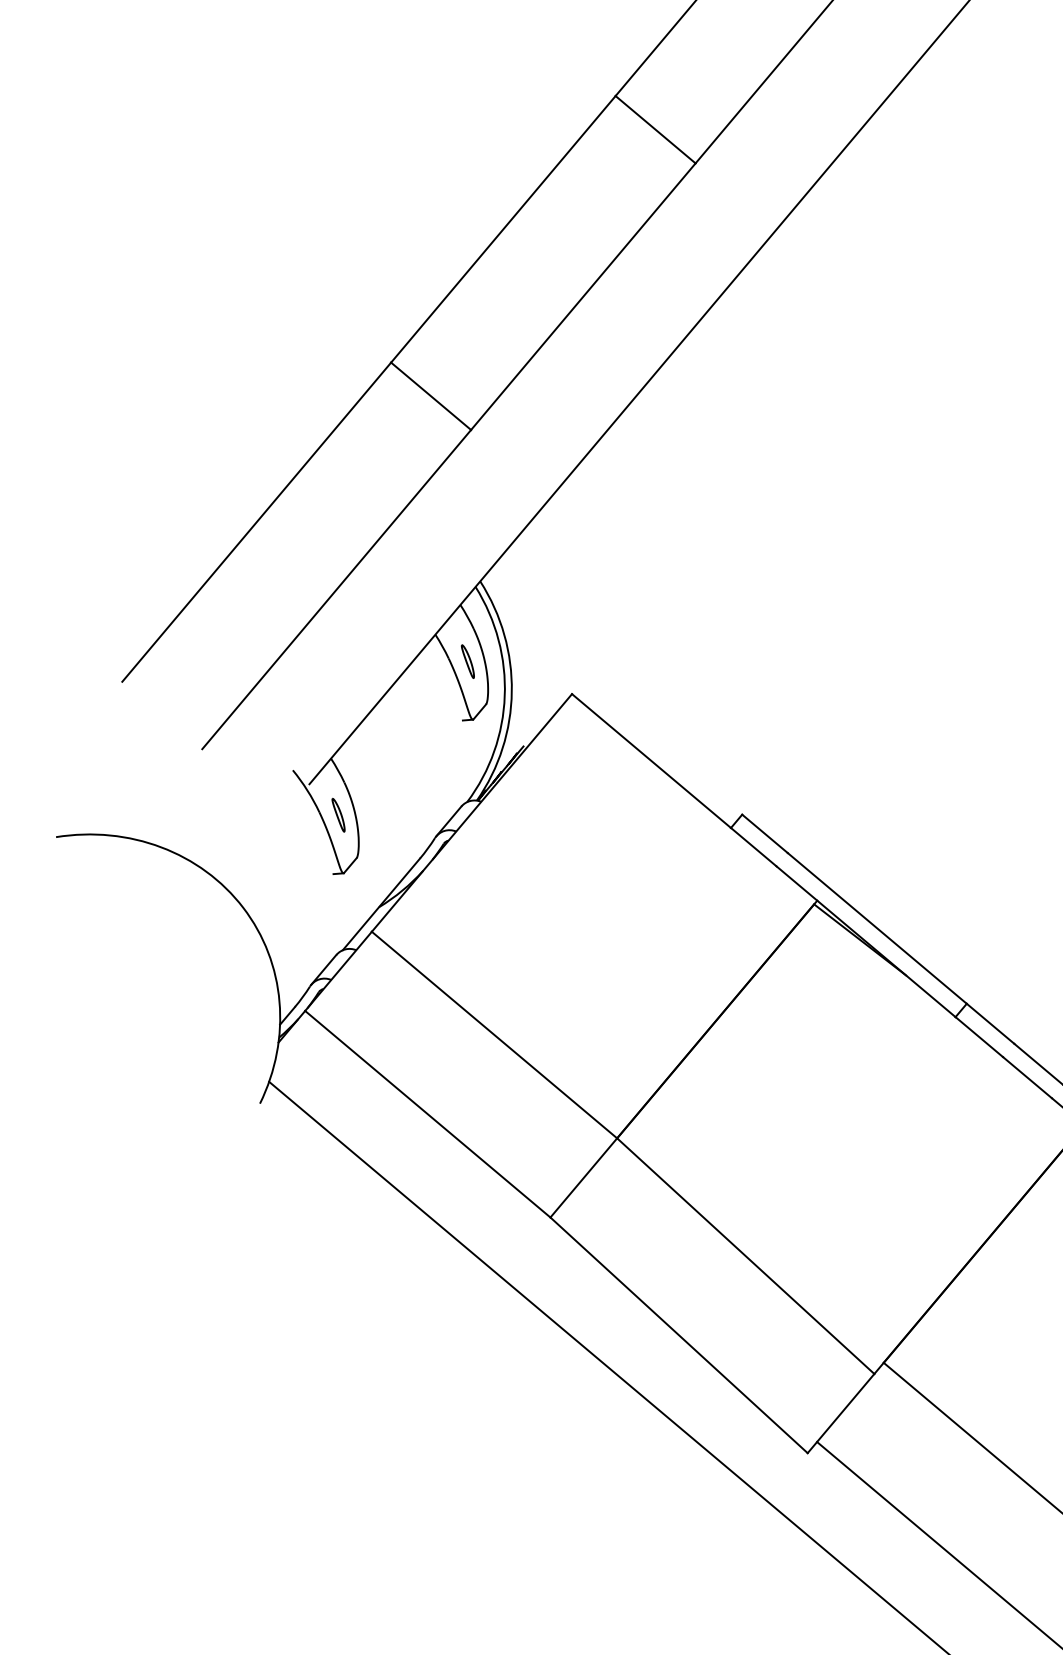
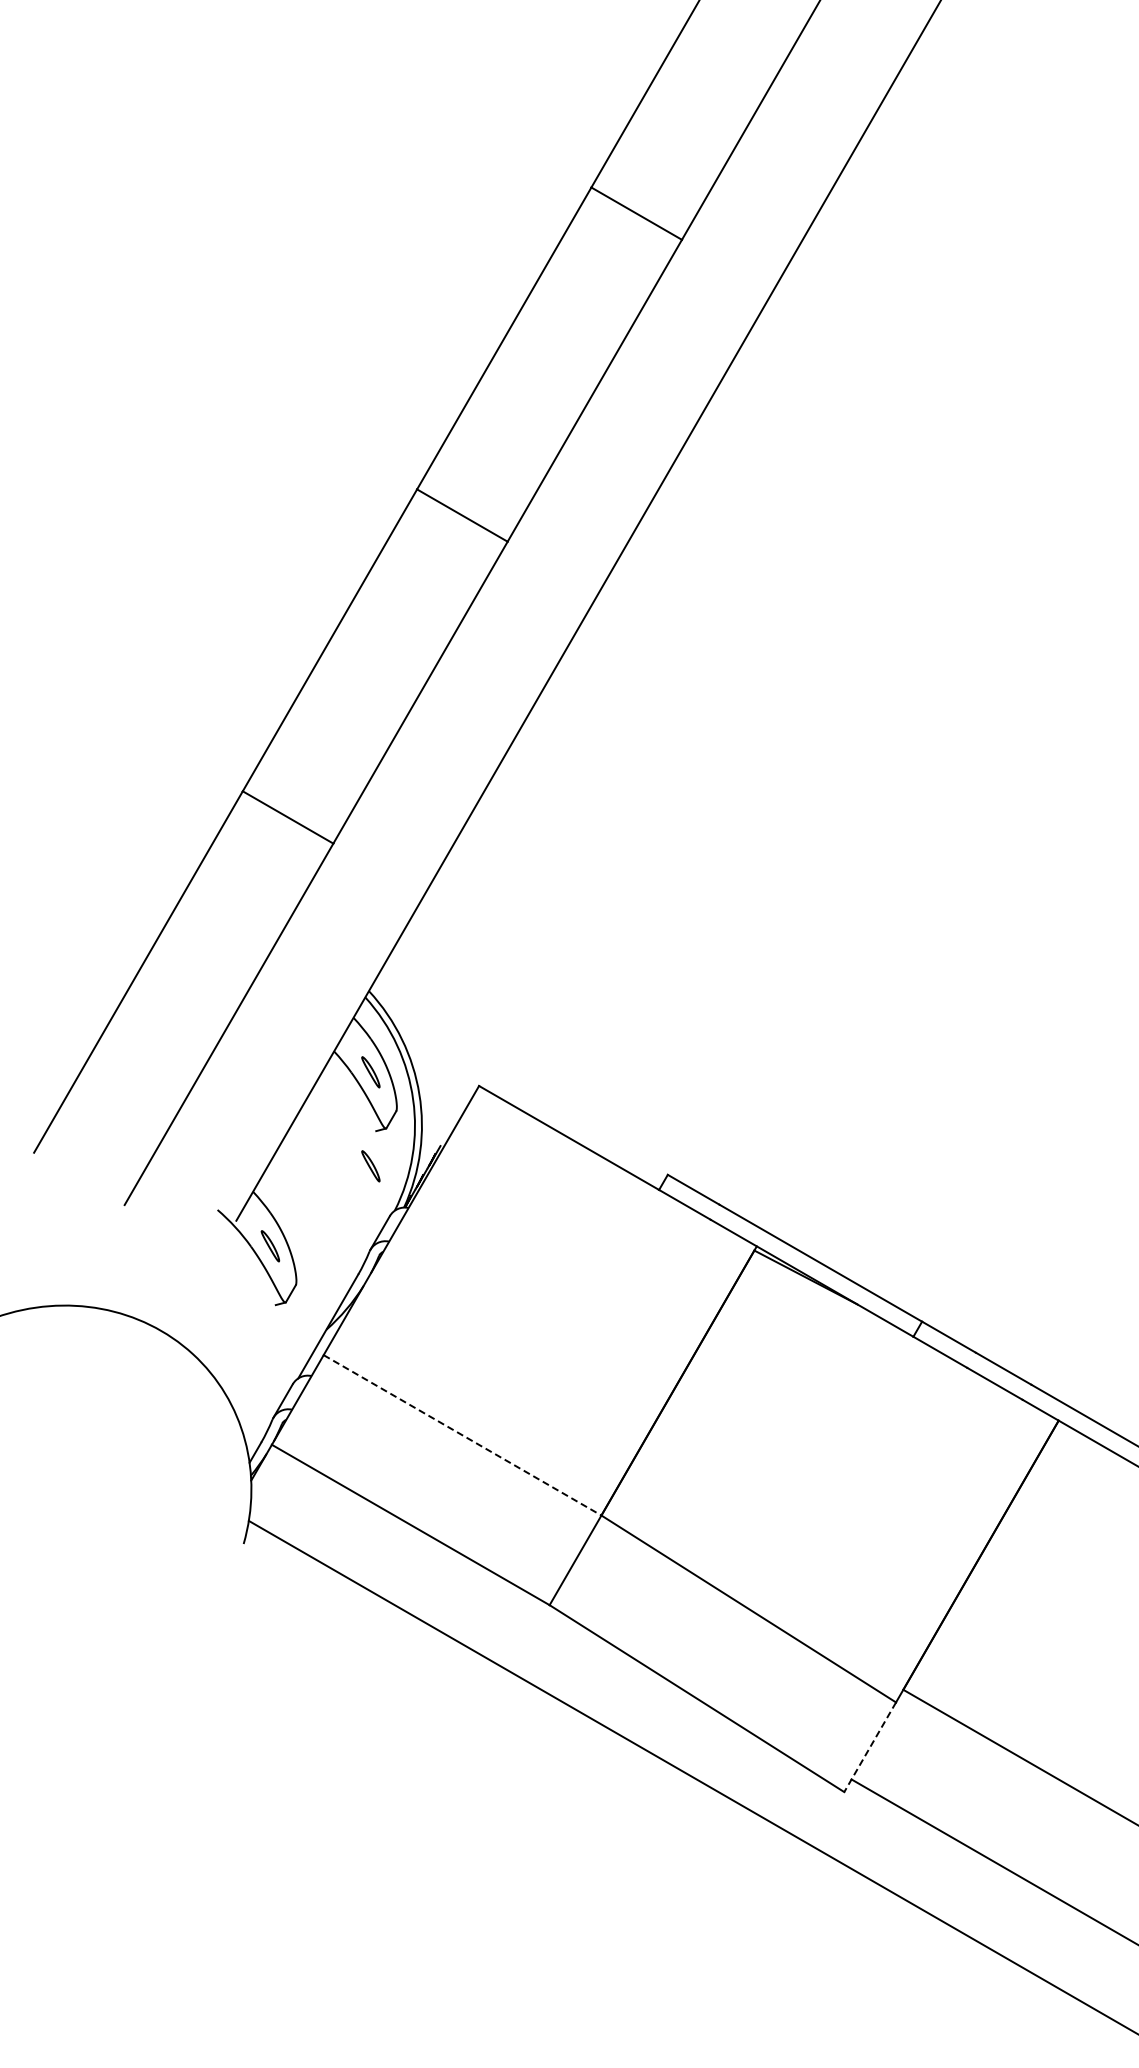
part: (451, 754) -> (370, 1166), added
line: (495, 1035) -> (463, 1435), solid -> dashed
line: (841, 1413) -> (870, 1747), solid -> dashed

